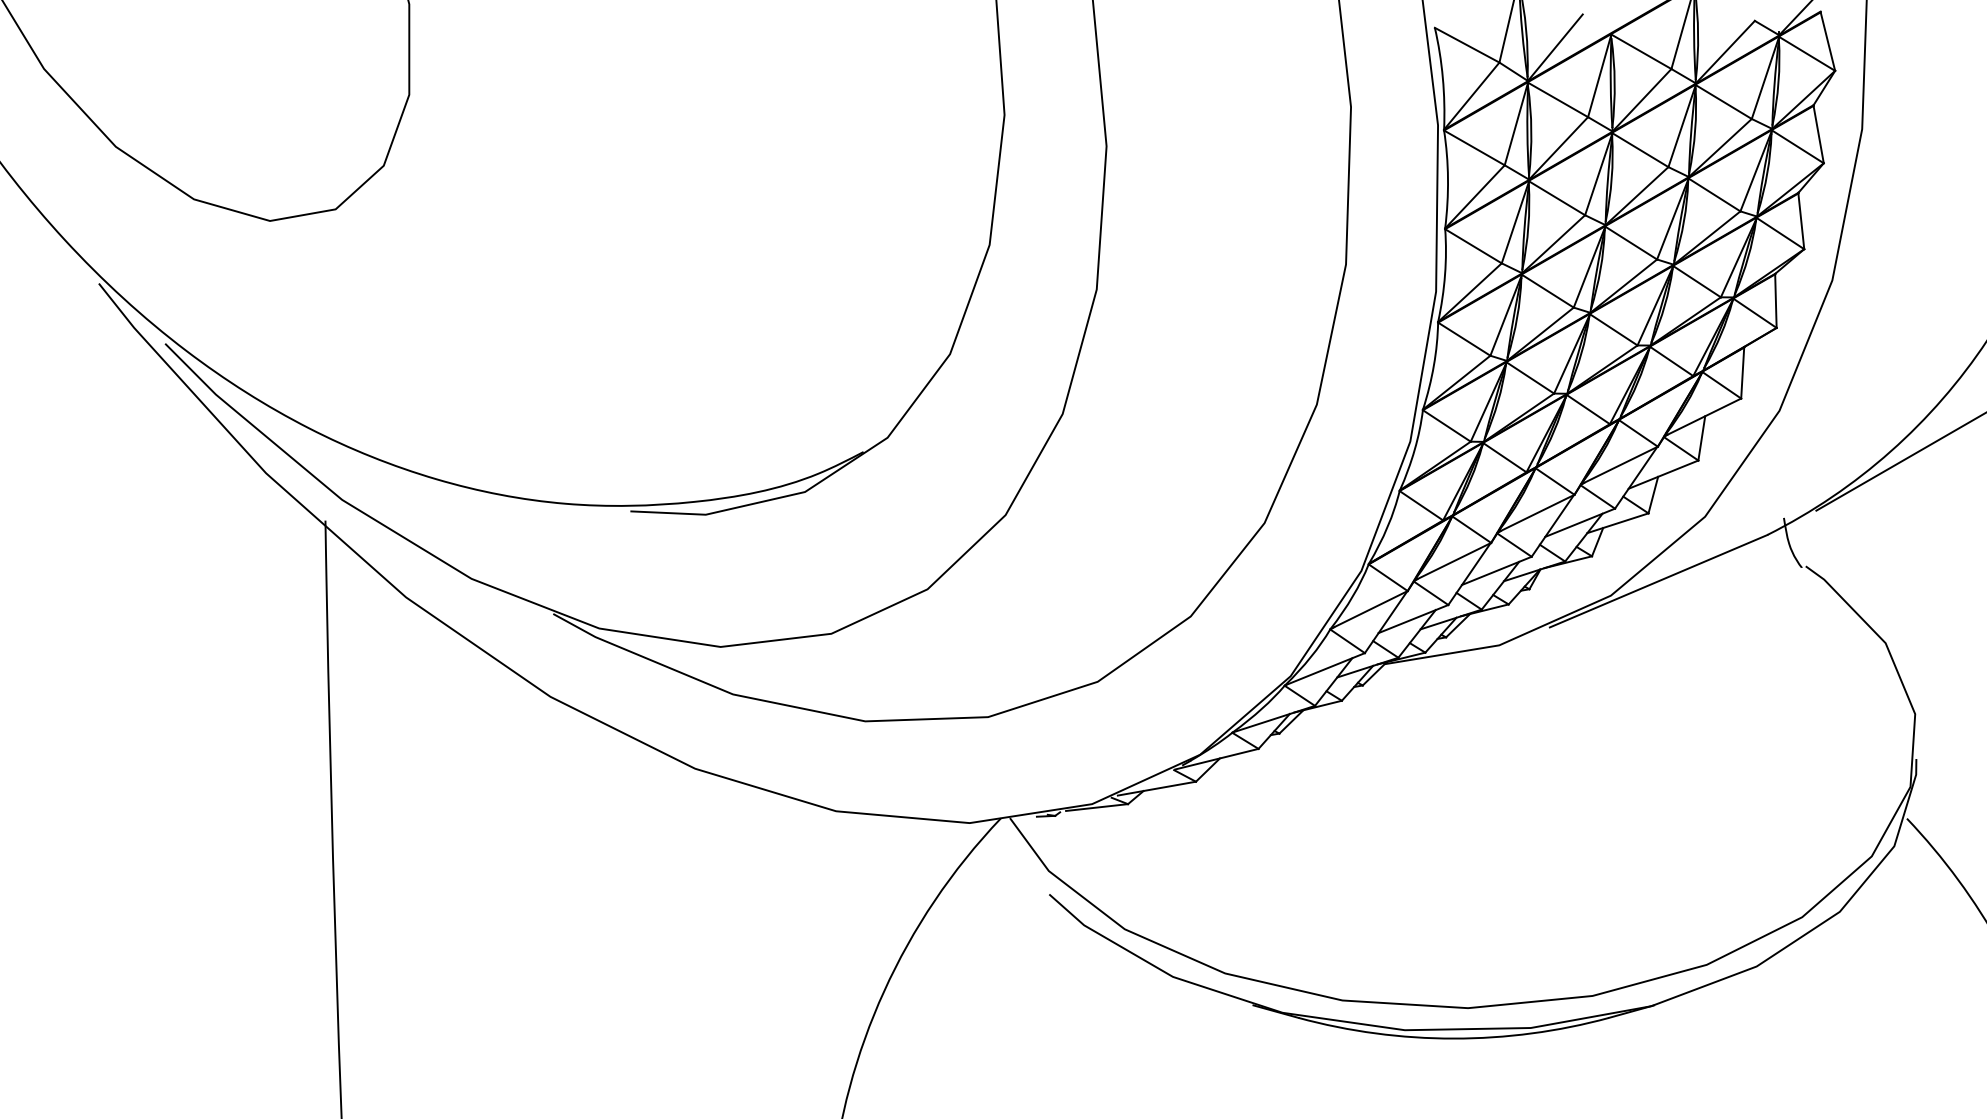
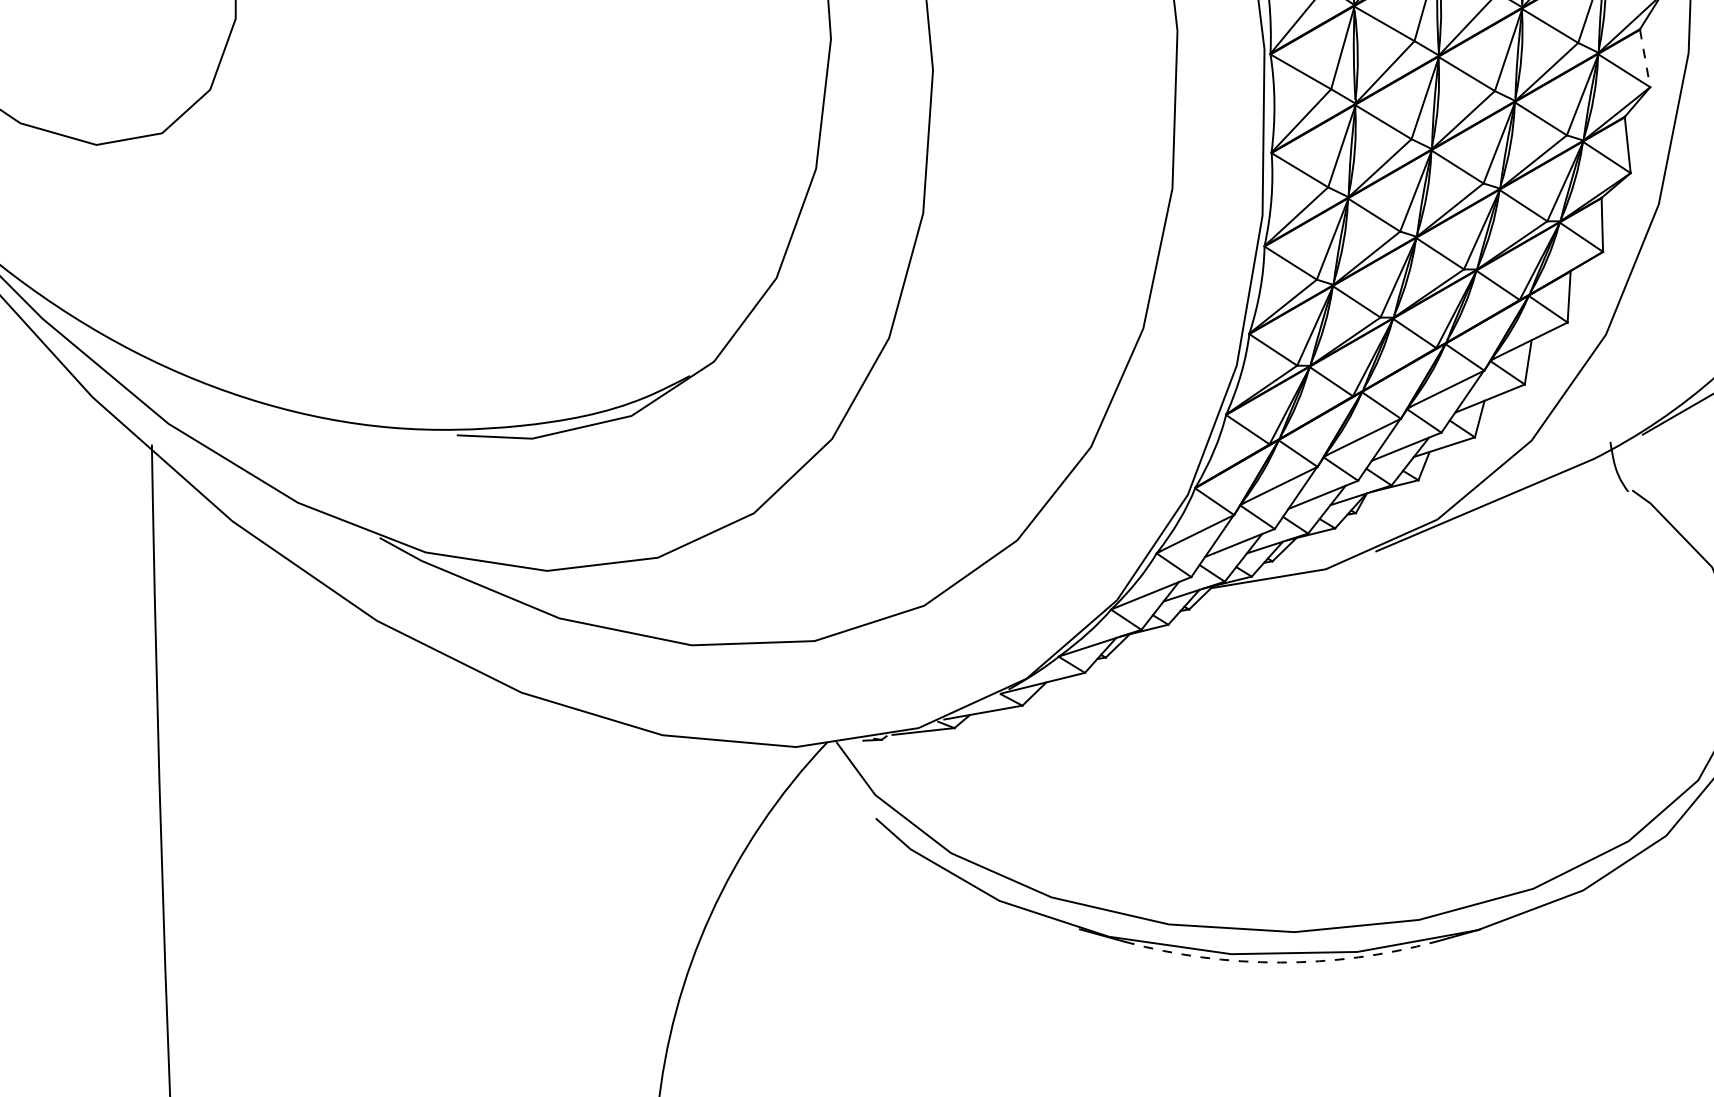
line: (1818, 135) -> (1644, 59), solid -> dashed
arc: (1453, 1038) -> (1279, 962), solid -> dashed

